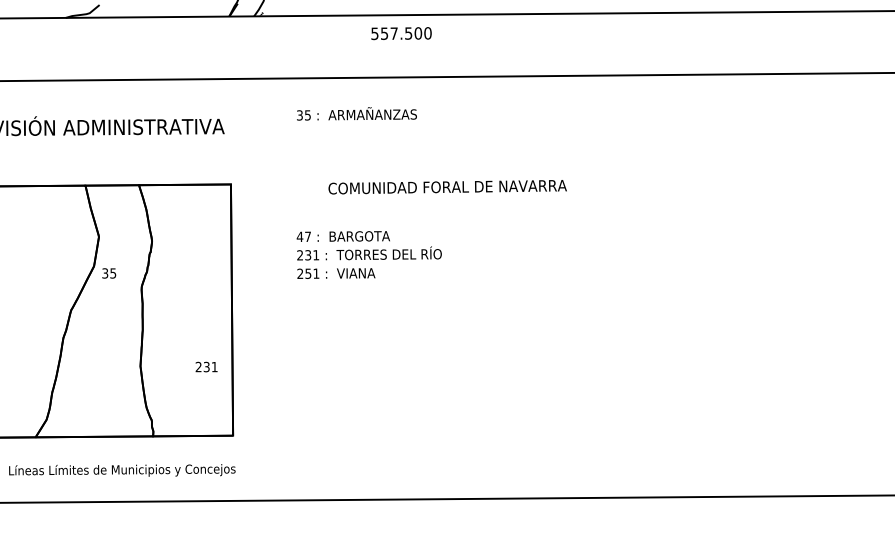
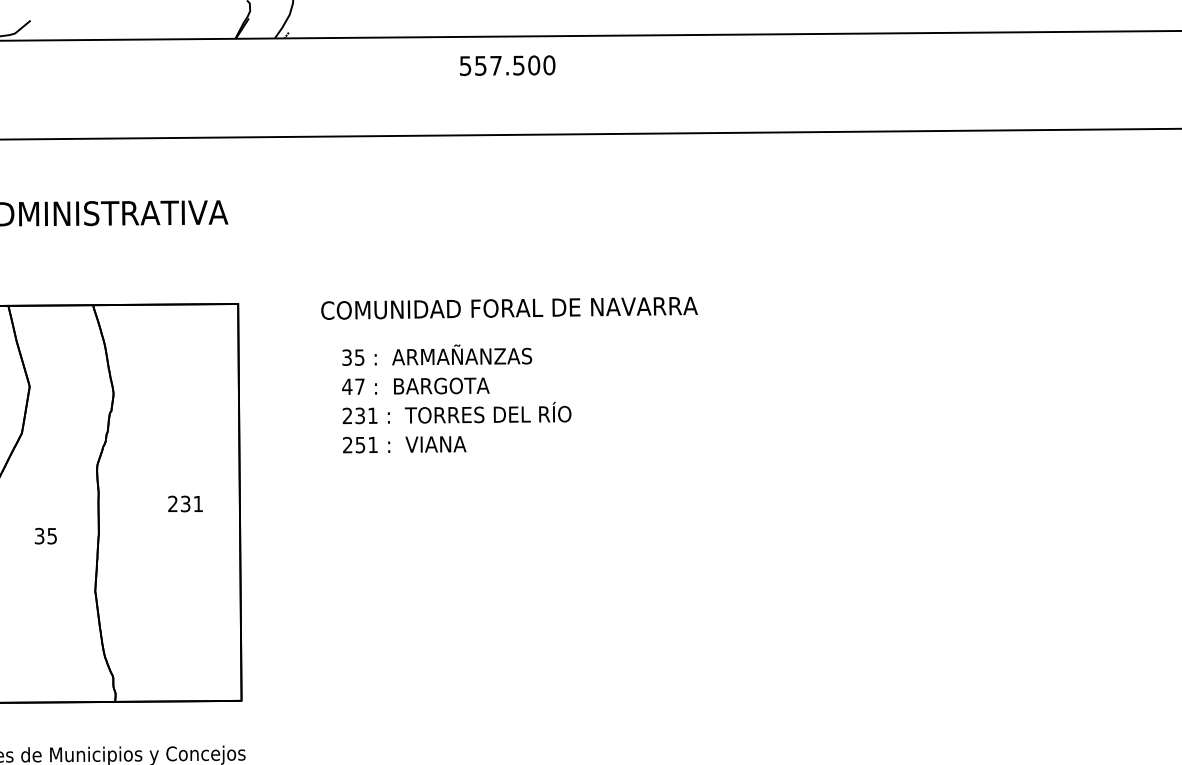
text: (356, 113) -> (436, 354), moved
text: (447, 187) -> (509, 308), moved
text: (109, 273) -> (46, 536), moved
text: (206, 366) -> (185, 503), moved

